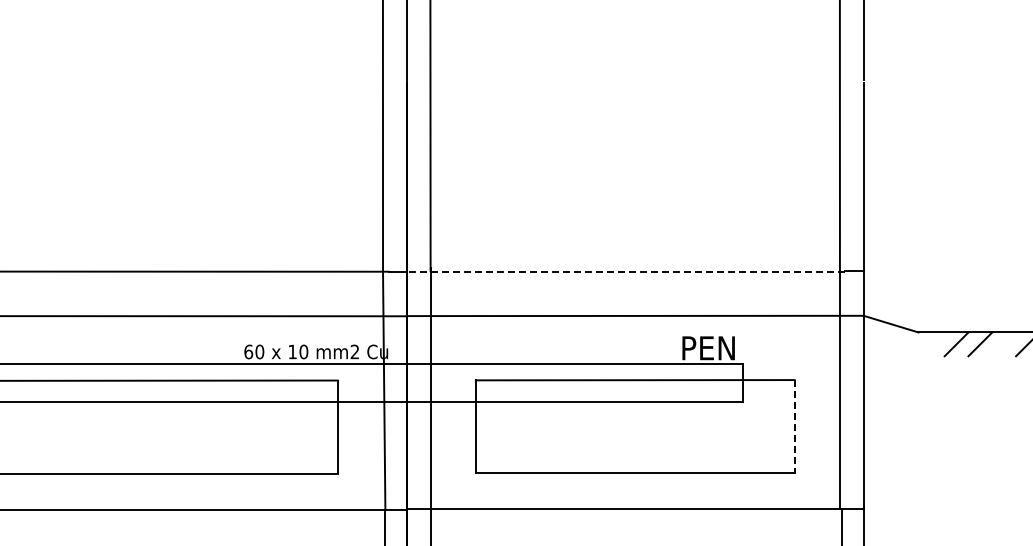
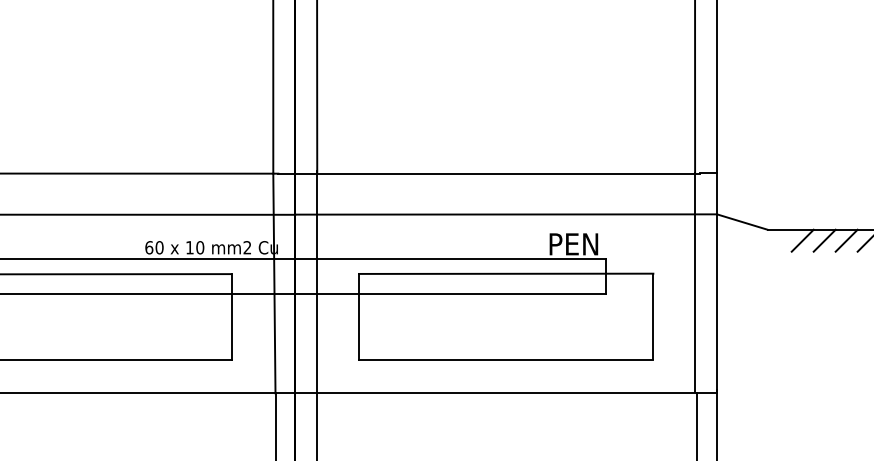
line: (625, 271) -> (497, 173), dashed -> solid
line: (1004, 344) -> (846, 240), added
line: (794, 426) -> (653, 316), dashed -> solid

